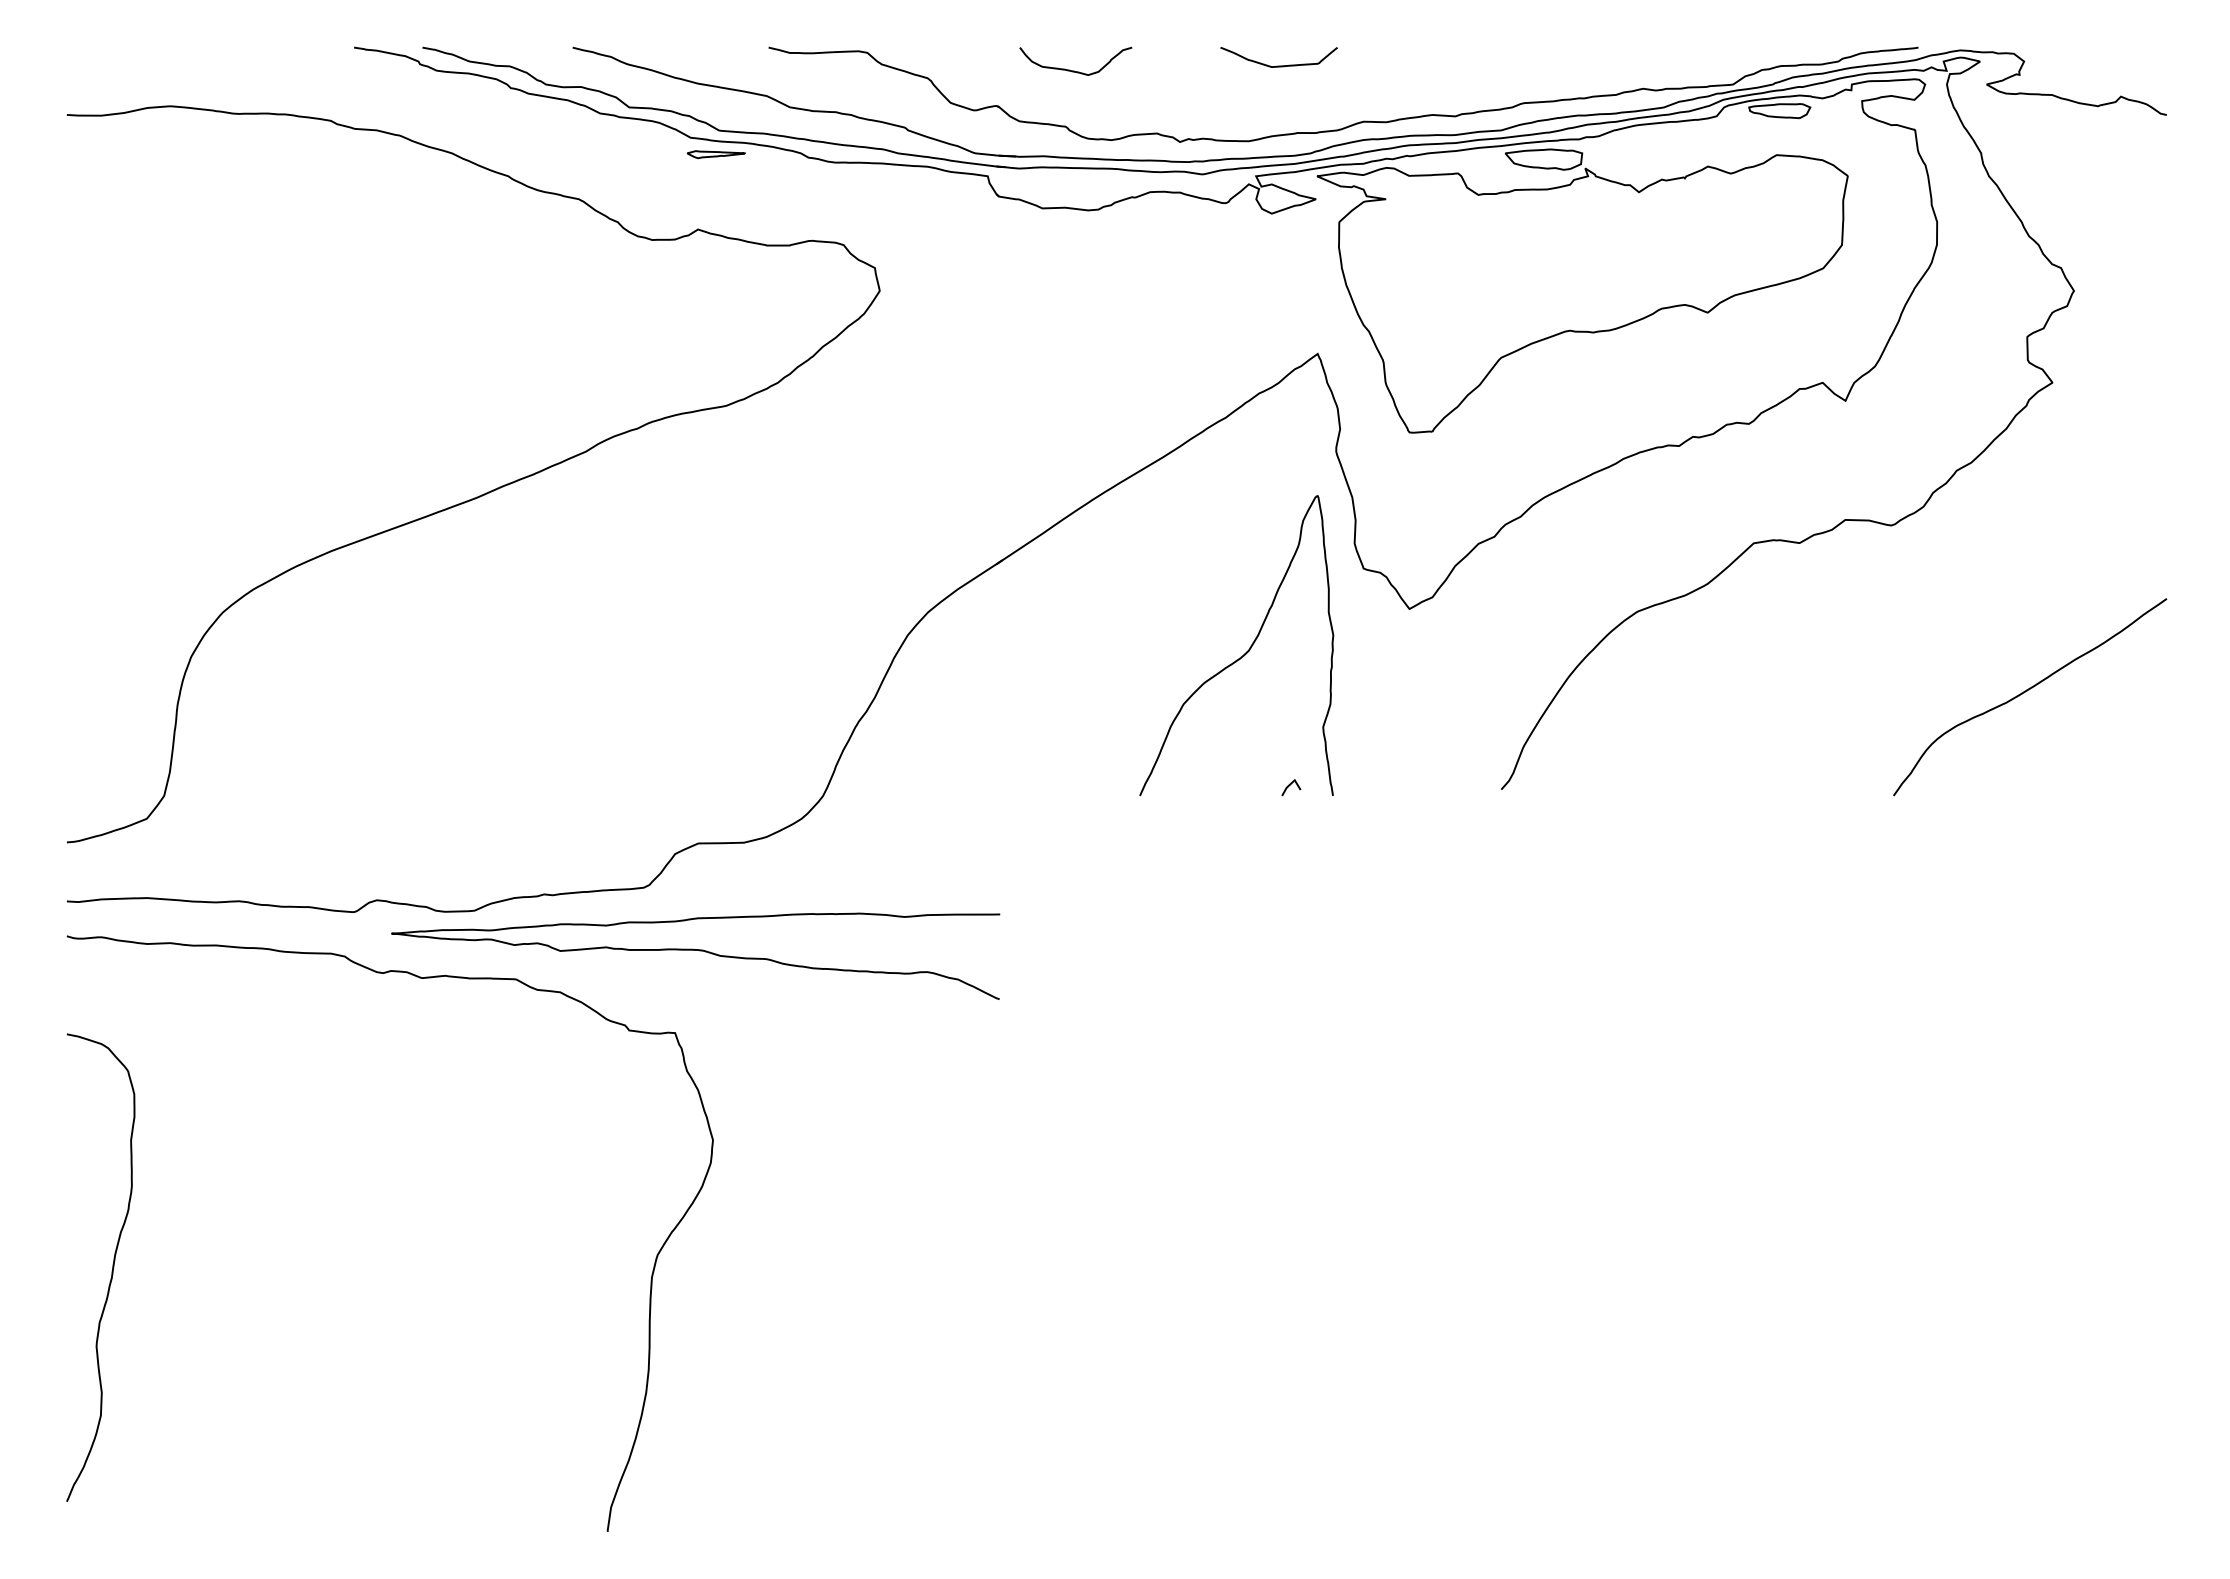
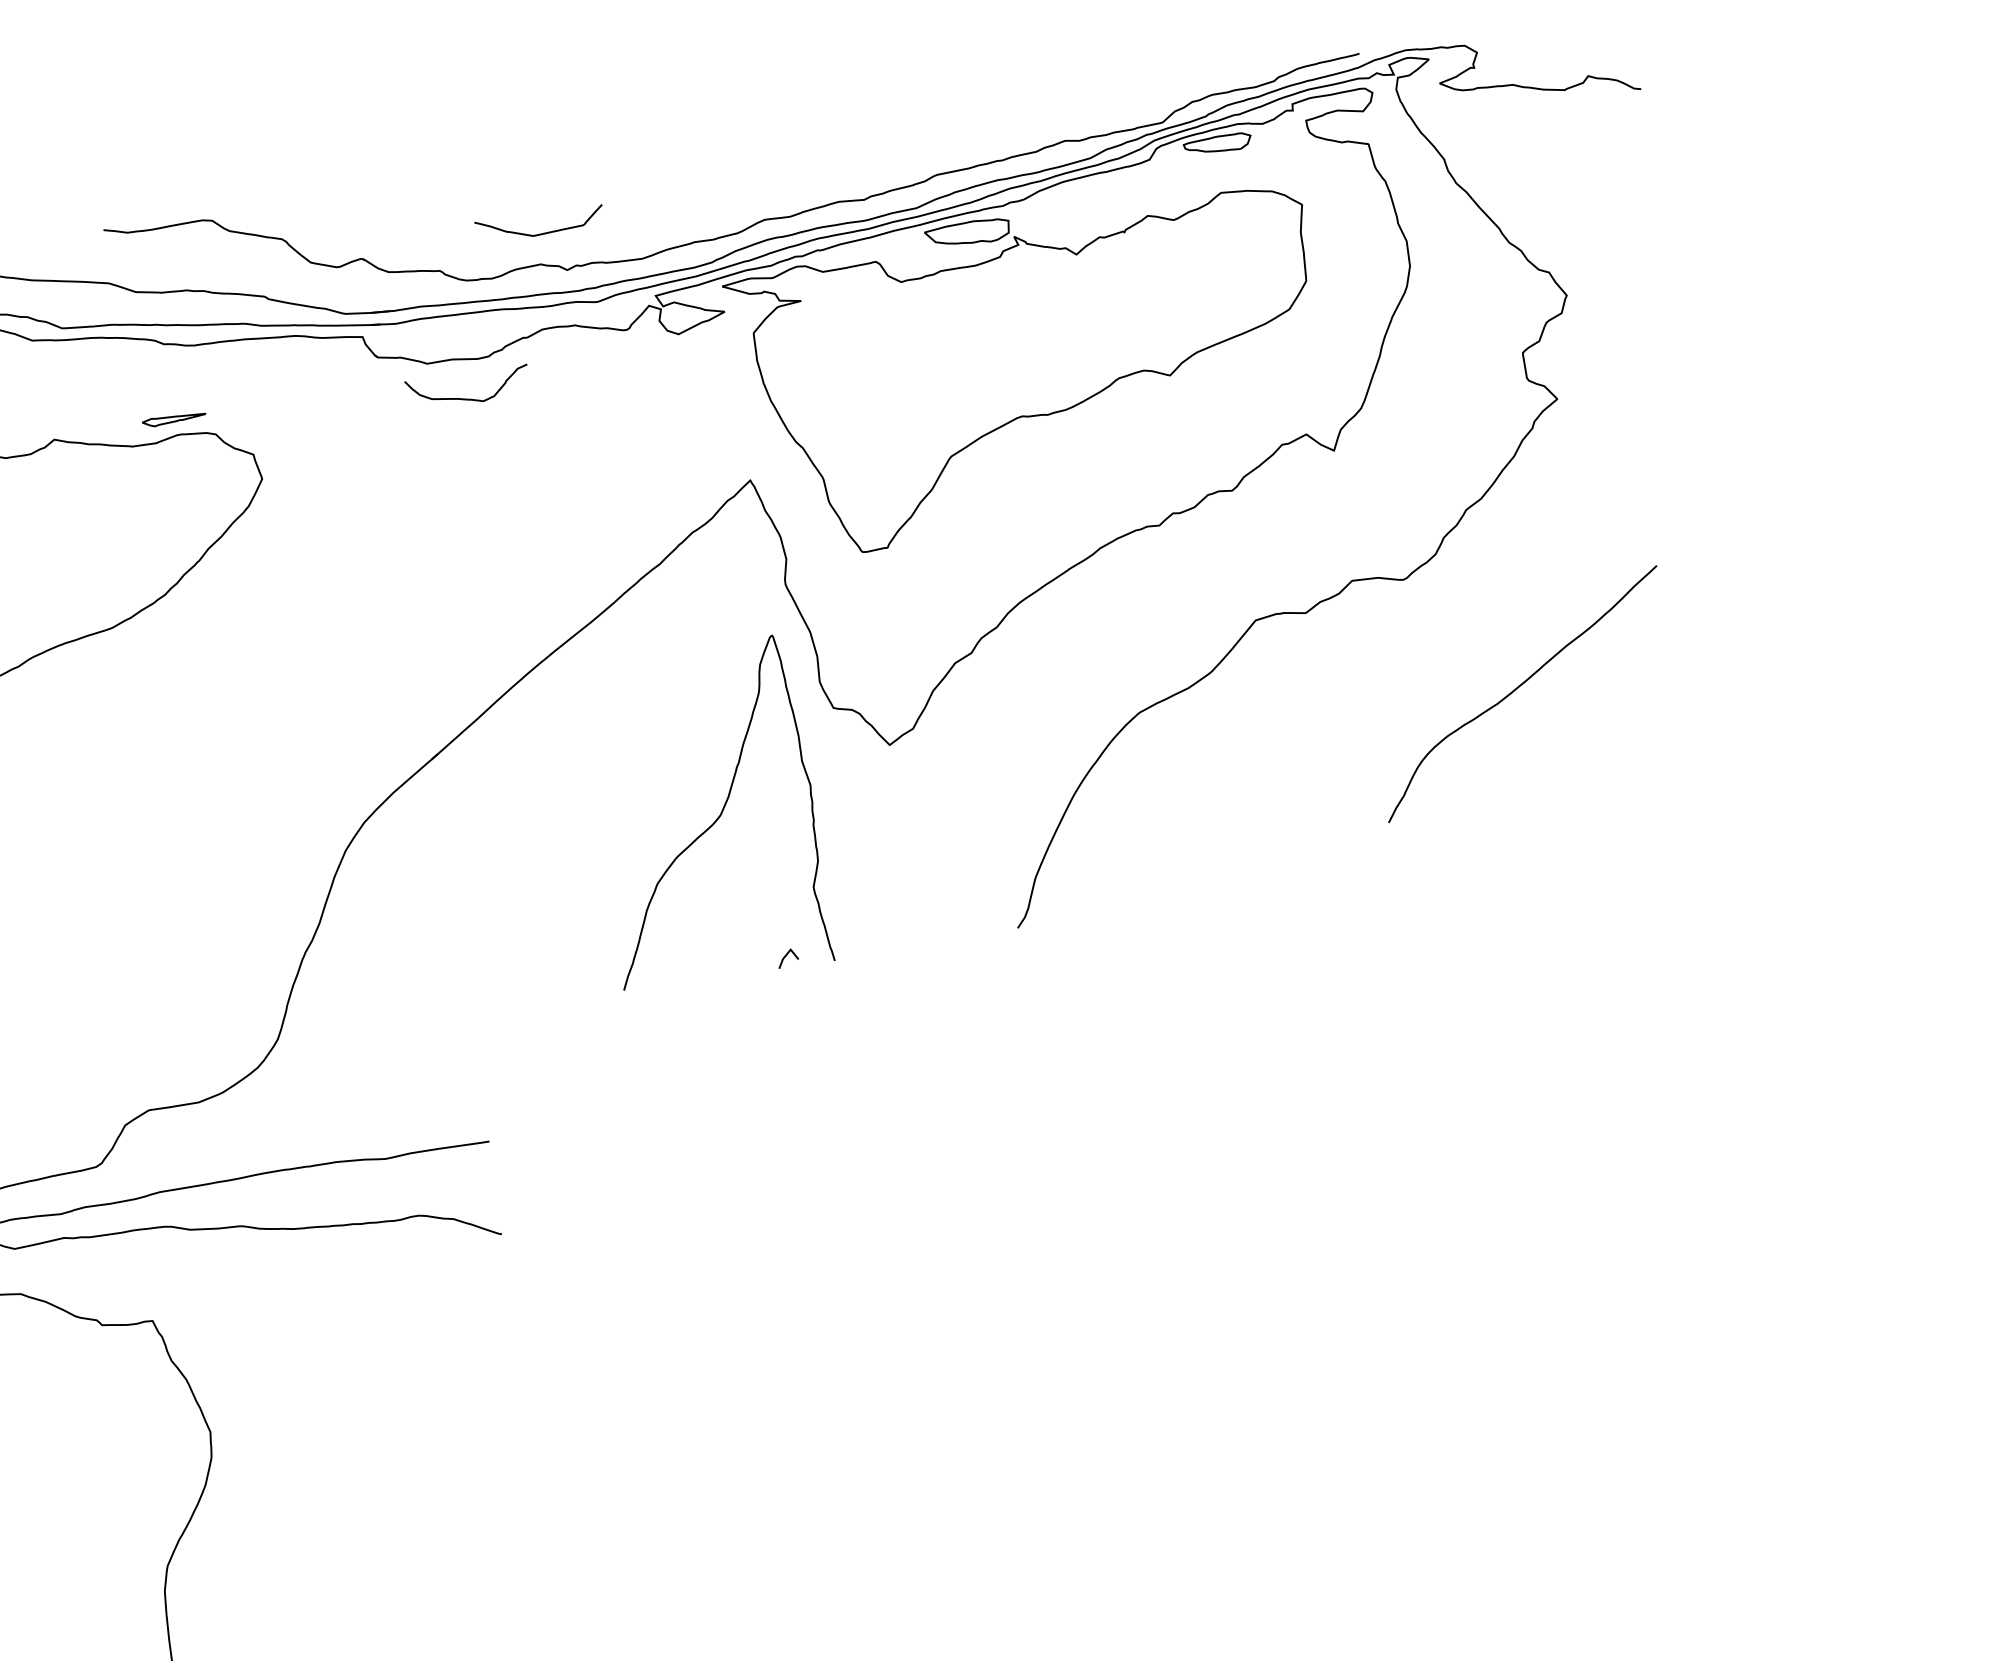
curve: (1278, 65) -> (540, 233), moved
curve: (1074, 70) -> (467, 398), moved
part: (716, 154) -> (174, 419), moved
curve: (2027, 691) -> (1518, 688), moved

